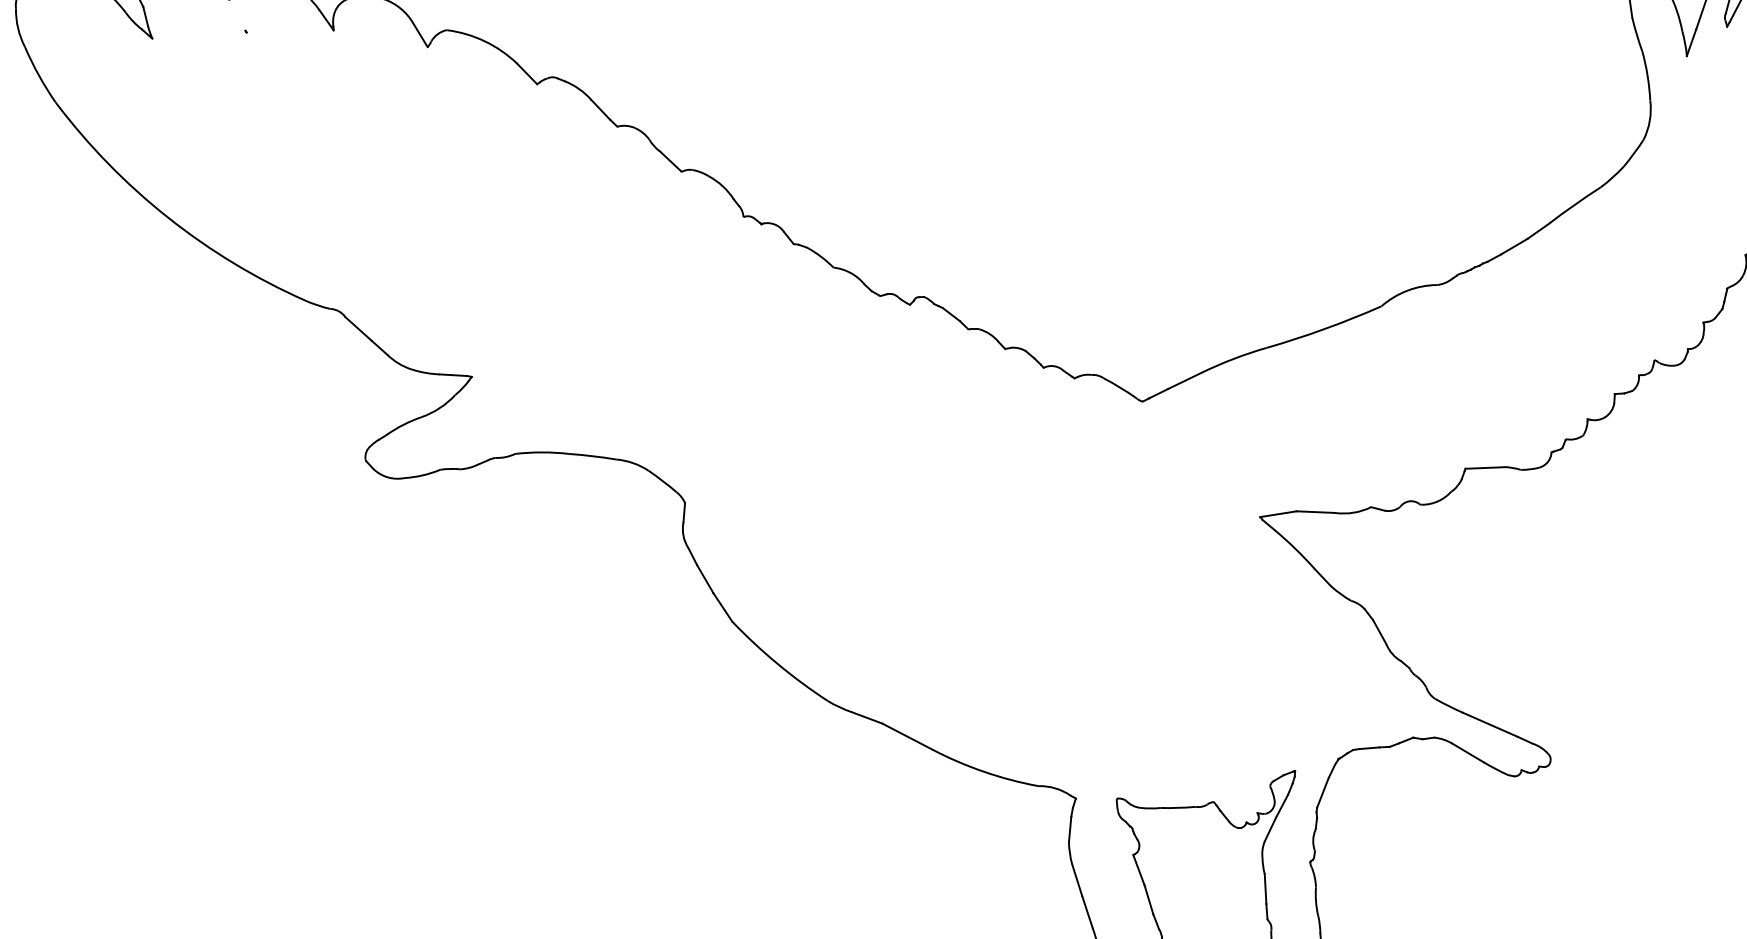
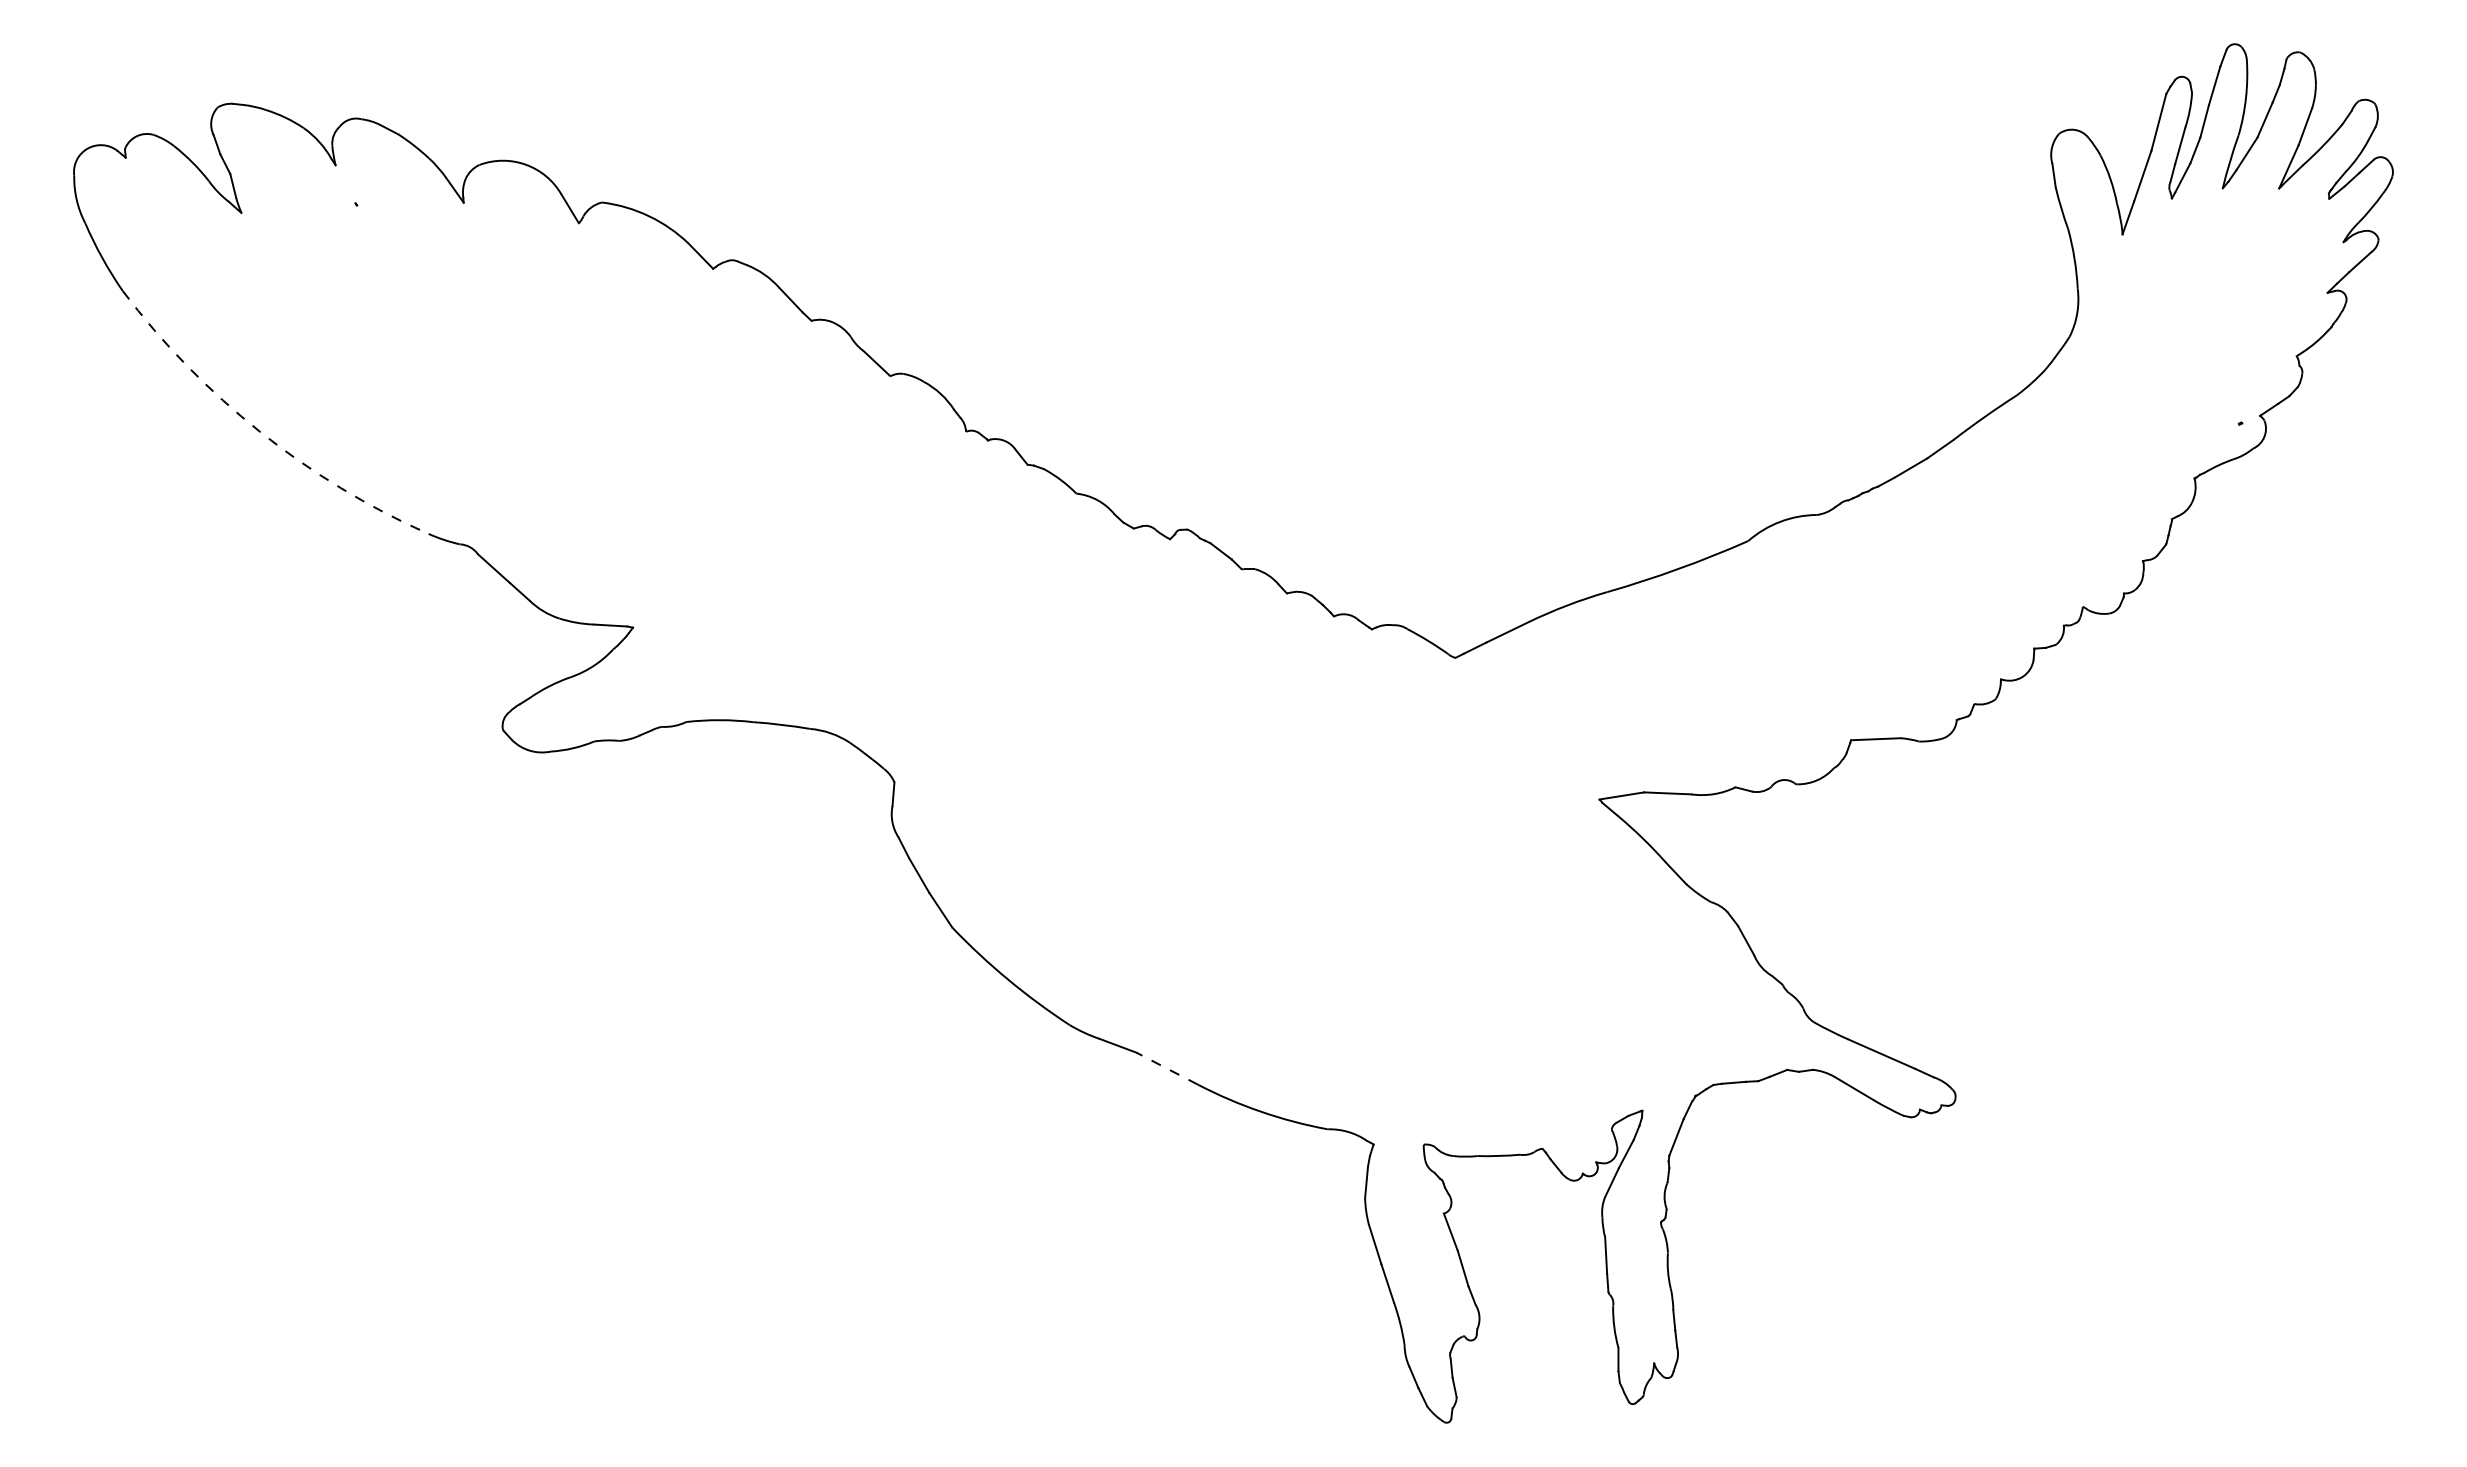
arc: (167, 217) -> (260, 432), solid -> dashed
line: (906, 736) -> (1166, 1068), solid -> dashed

